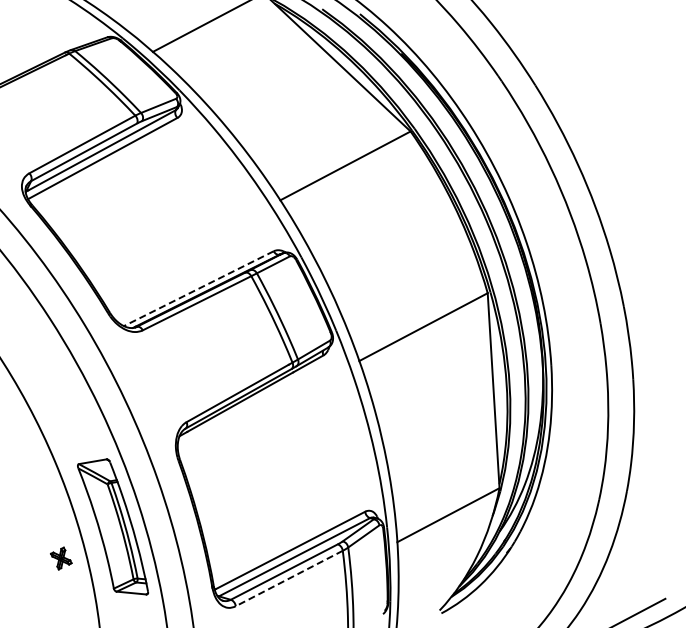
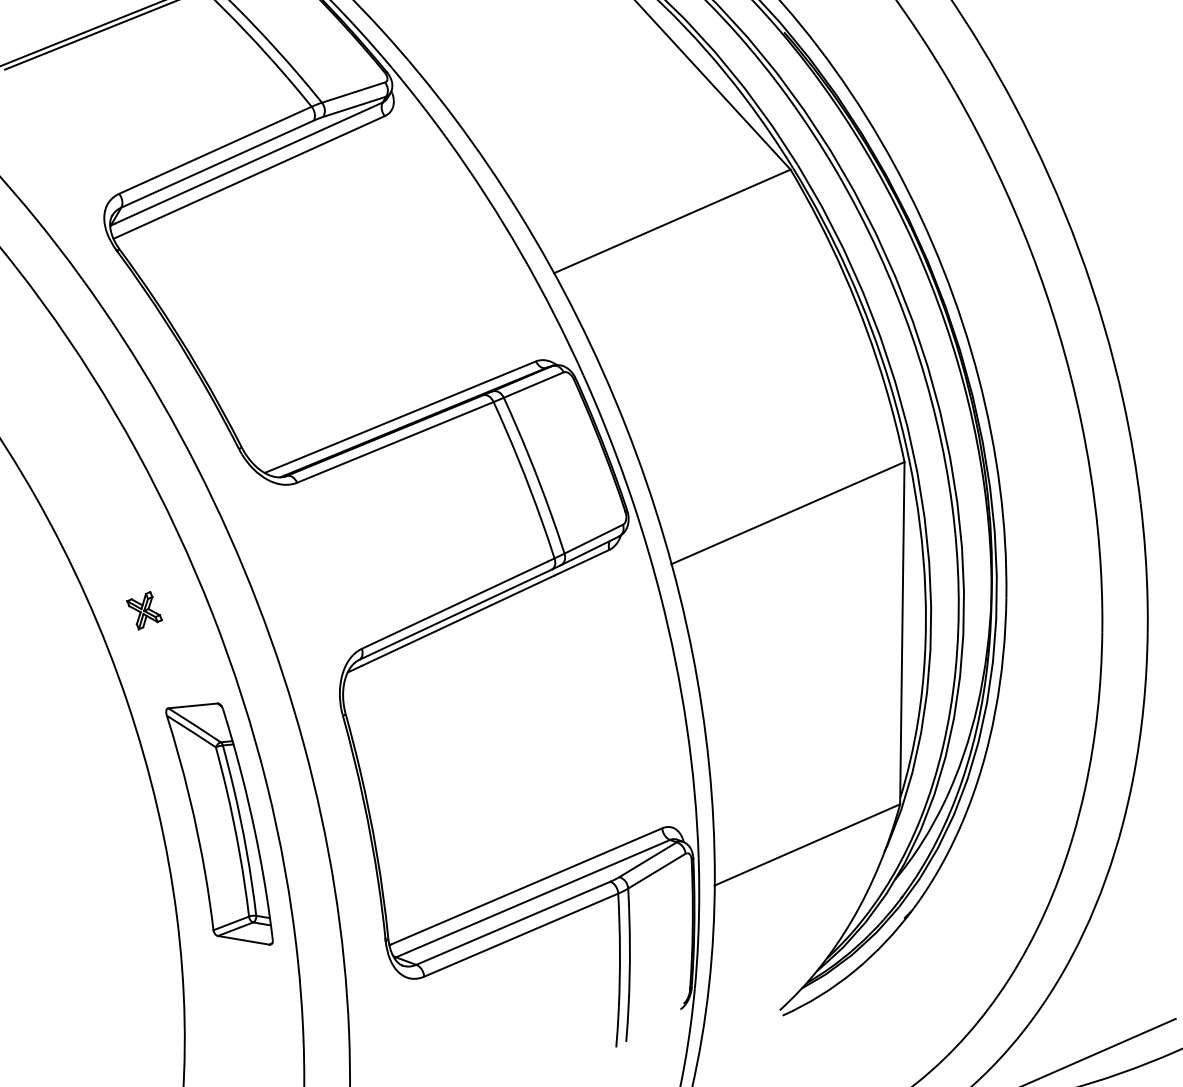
line: (198, 288) -> (399, 416), dashed -> solid
part: (61, 558) -> (144, 610), moved
line: (288, 578) -> (519, 935), dashed -> solid

